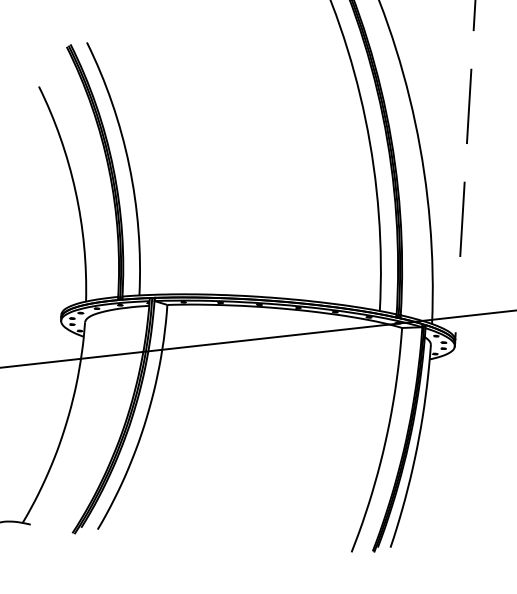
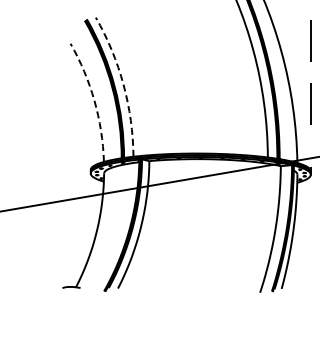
arc: (129, 165) -> (123, 84), solid -> dashed
arc: (75, 190) -> (94, 100), solid -> dashed

